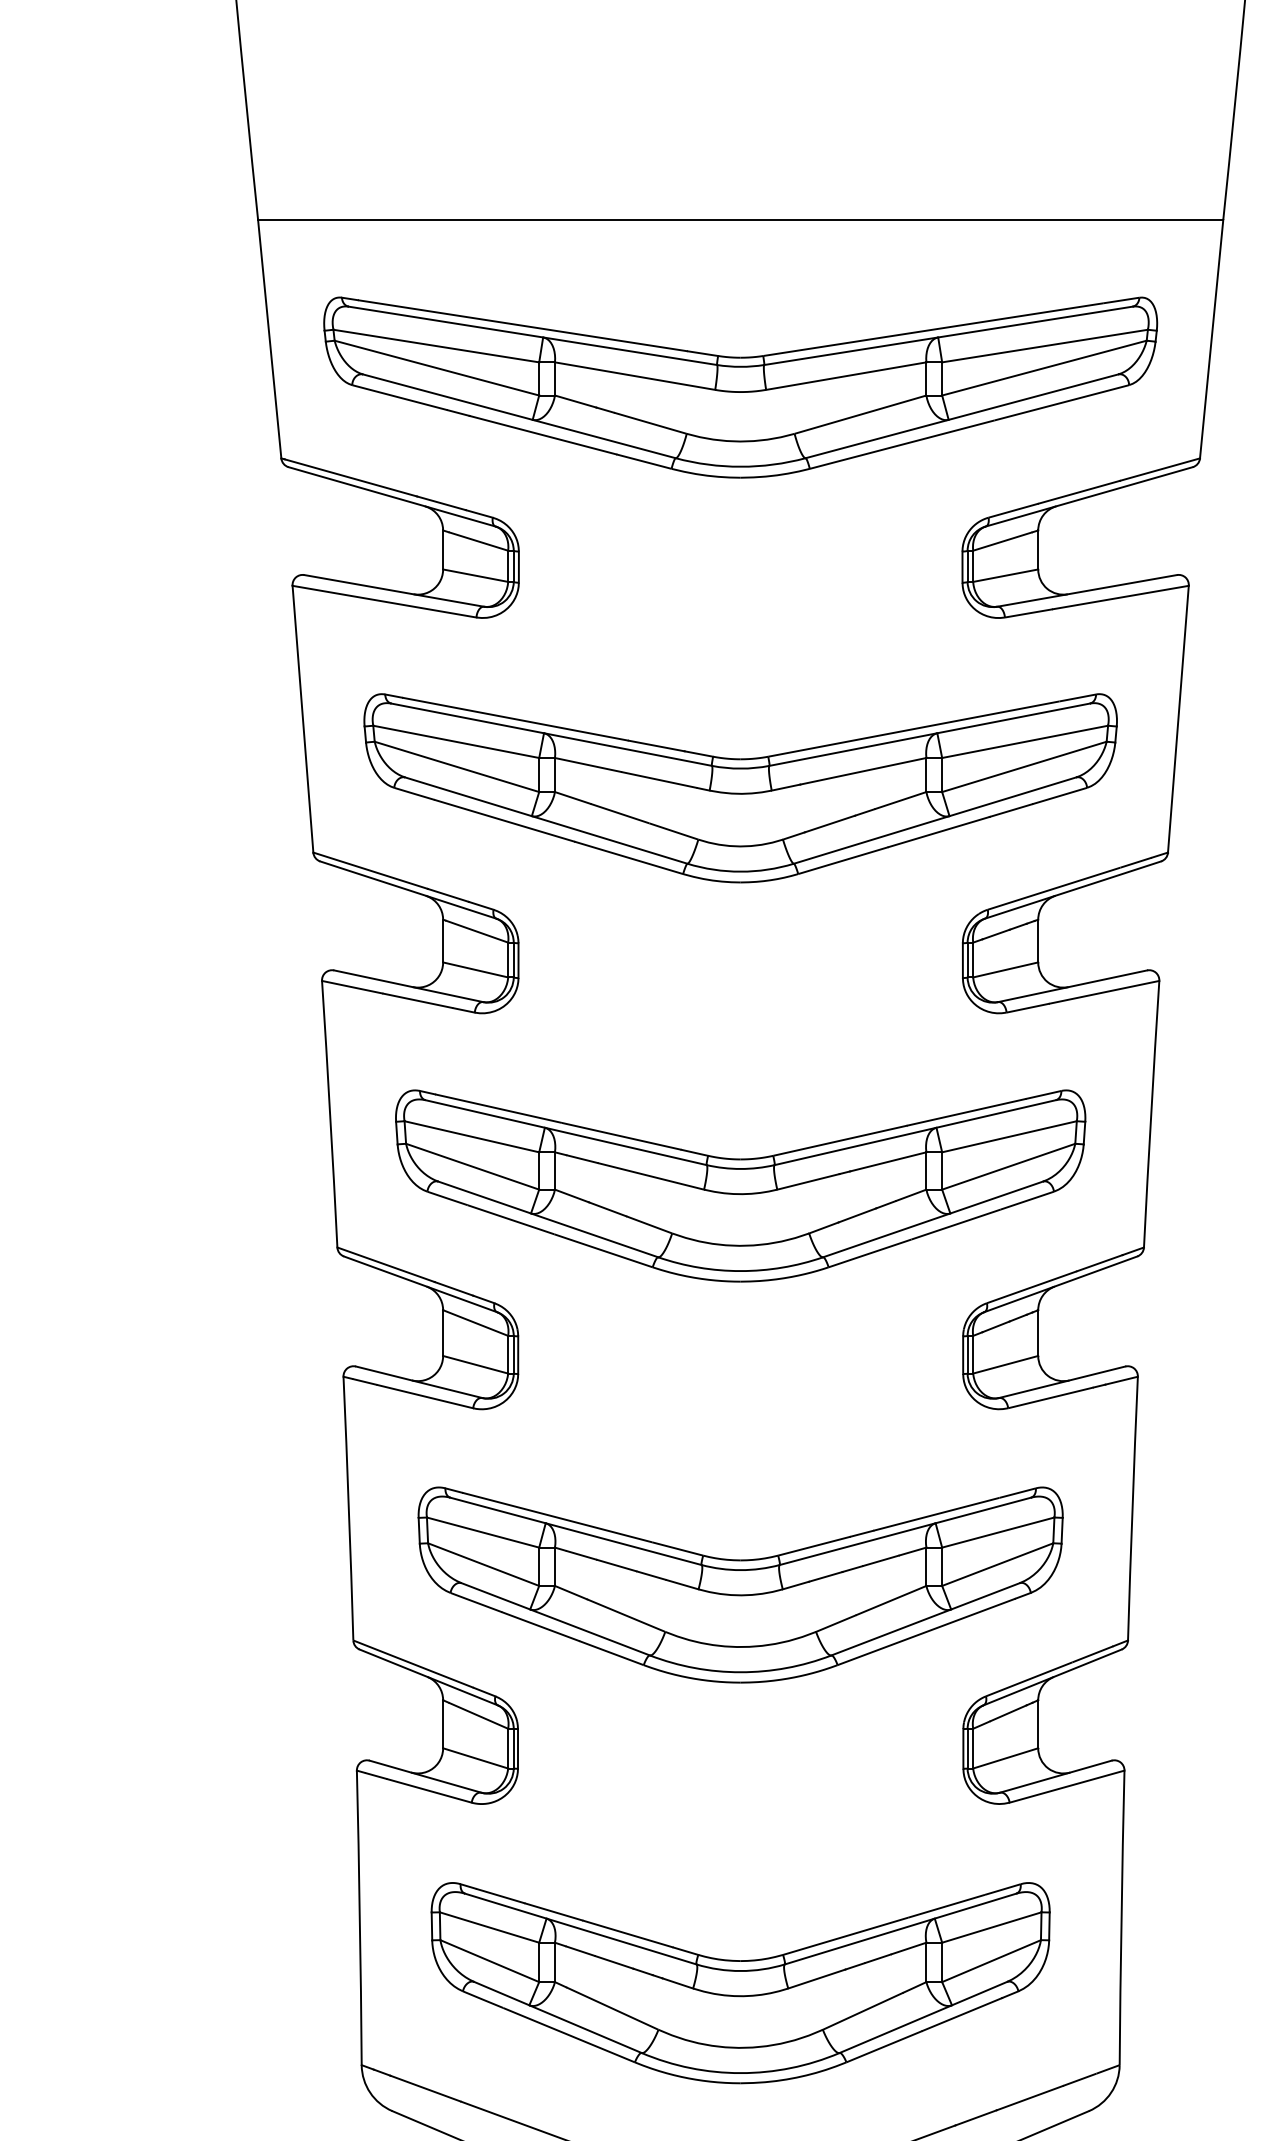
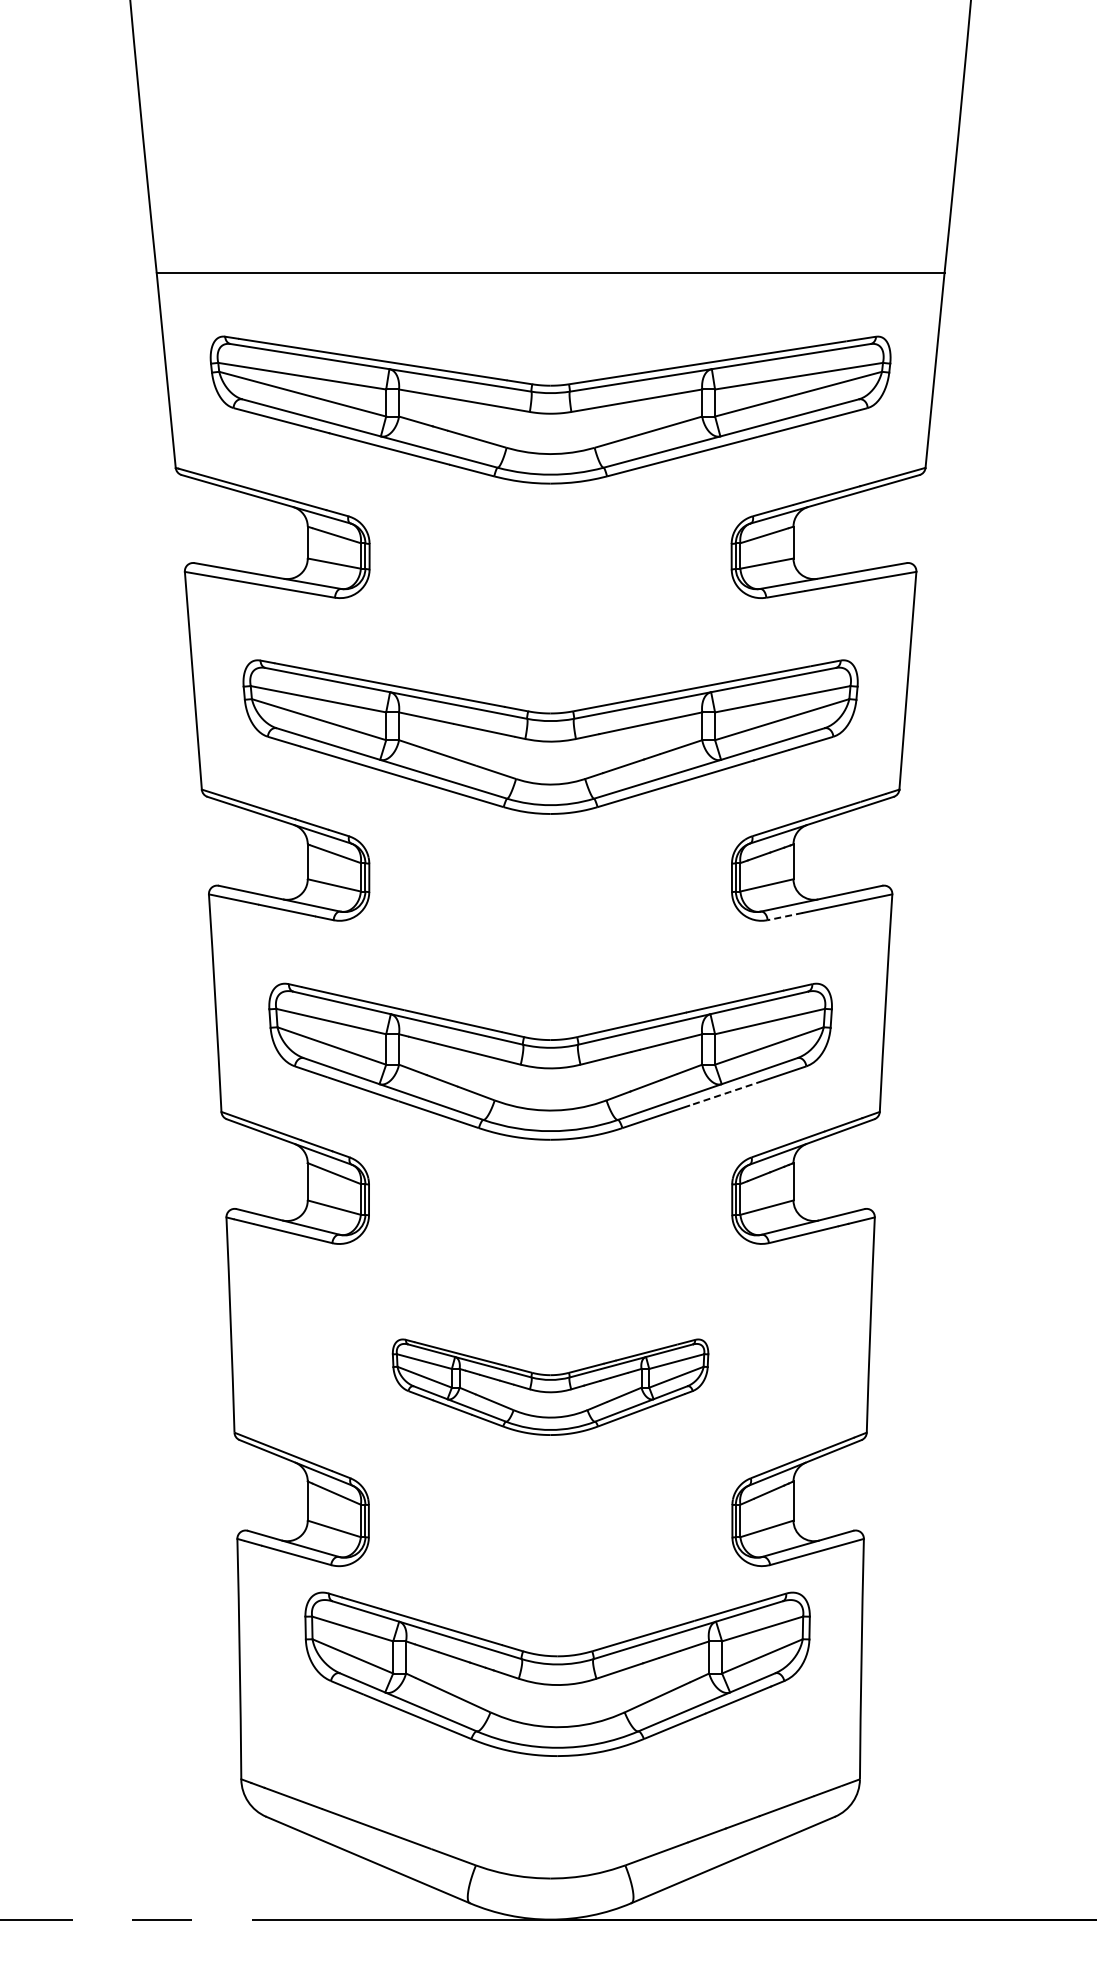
line: (1028, 1008) -> (785, 916), solid -> dashed
line: (956, 1224) -> (726, 1093), solid -> dashed
part: (740, 1583) -> (550, 1386), size x0.6
part: (740, 1982) -> (557, 1673), moved

